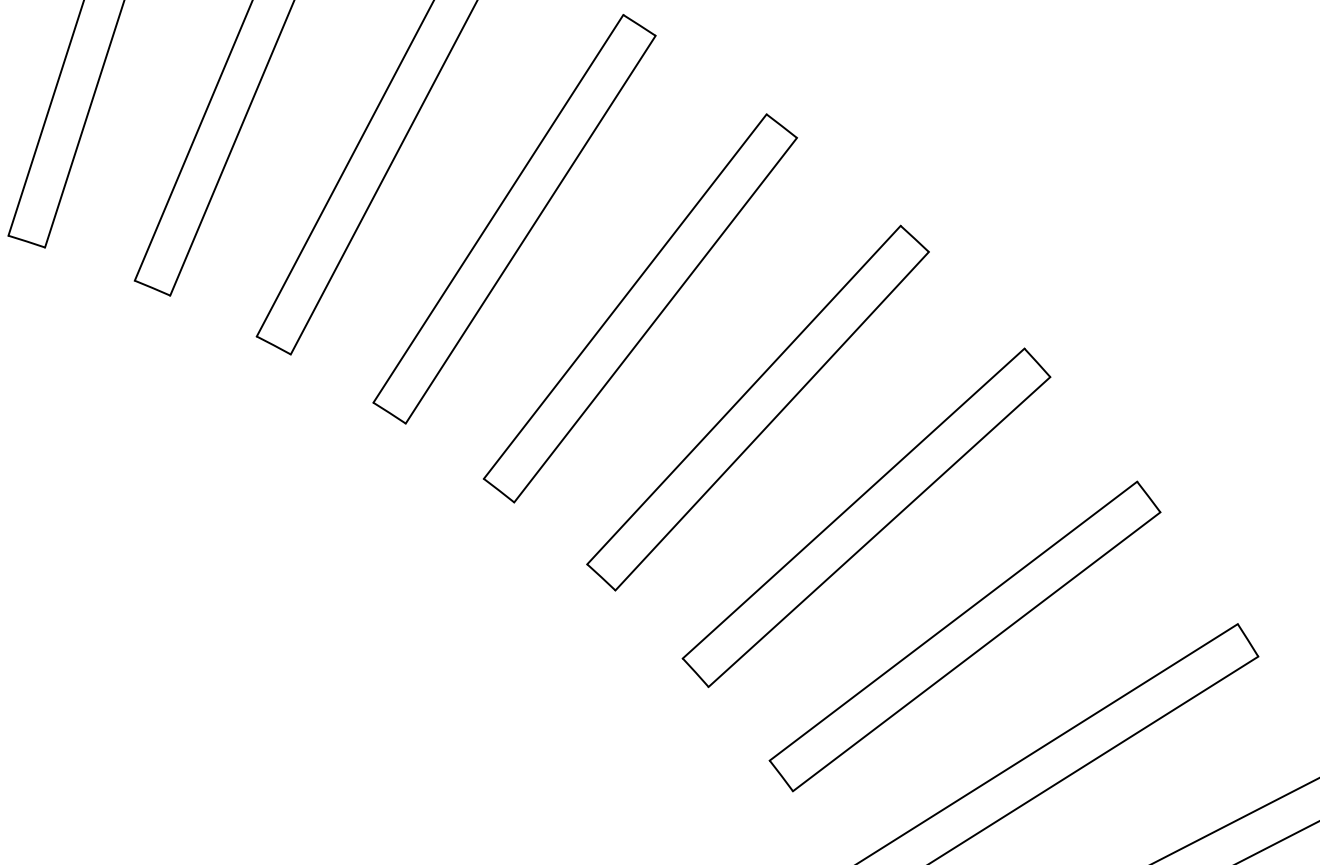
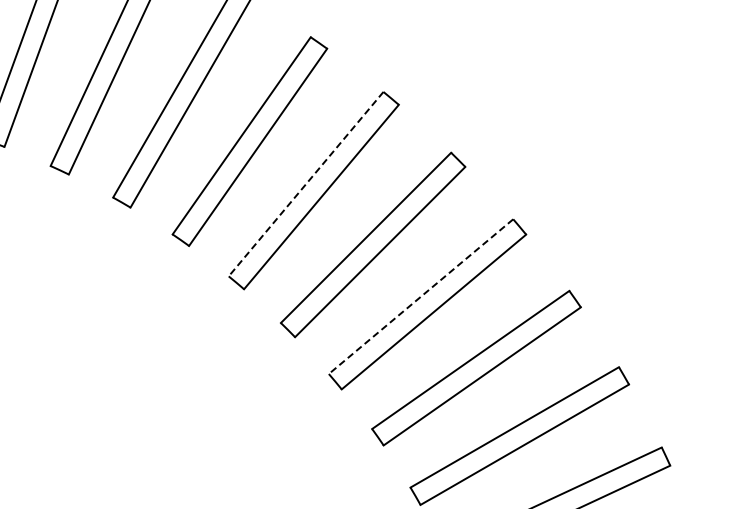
line: (624, 297) -> (305, 184), solid -> dashed
line: (852, 503) -> (420, 296), solid -> dashed

